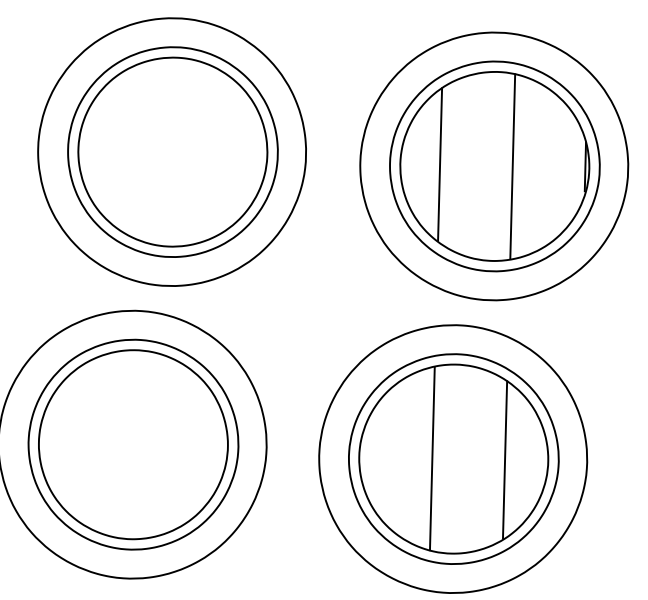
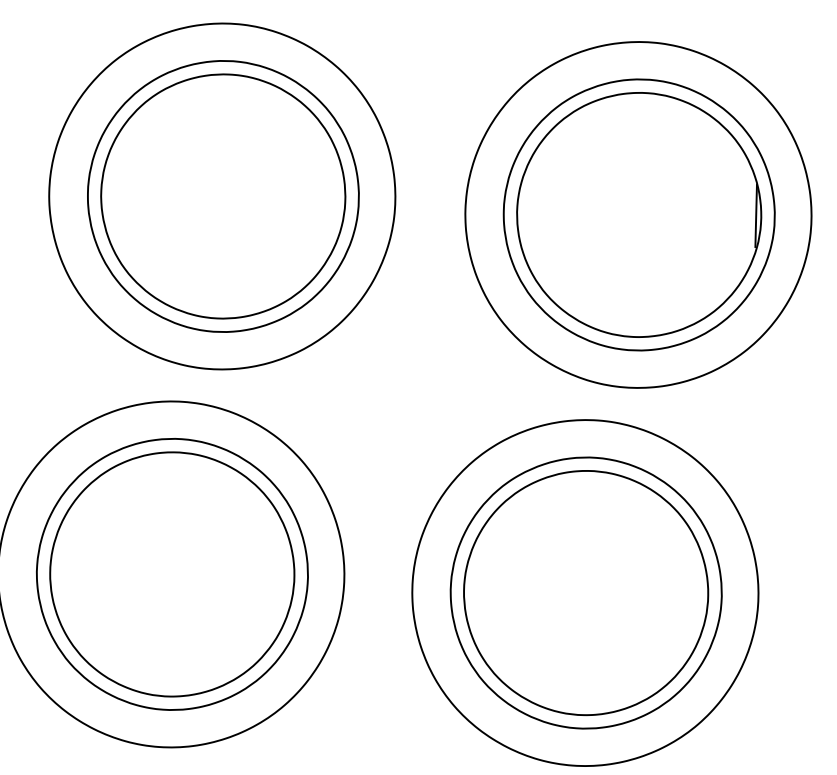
line: (440, 164) -> (568, 212), removed
line: (512, 166) -> (662, 214), removed
line: (432, 458) -> (558, 592), removed
line: (505, 459) -> (652, 593), removed

